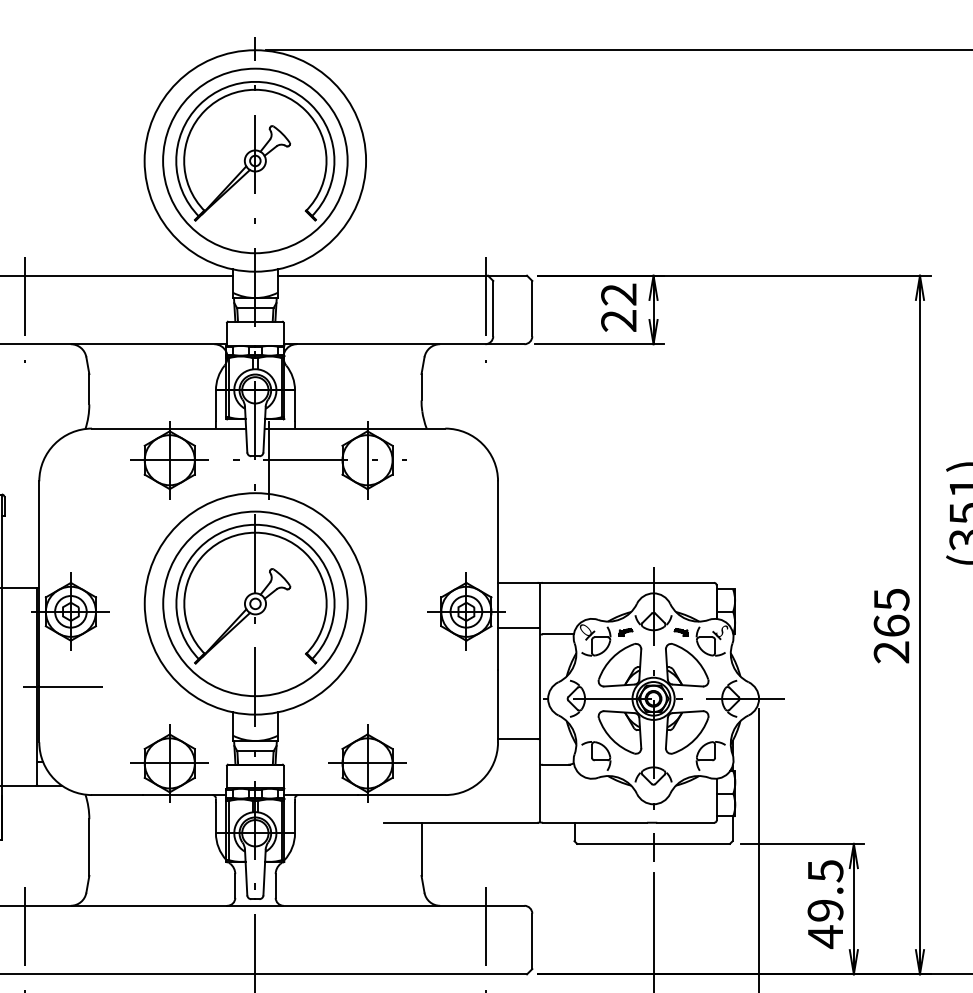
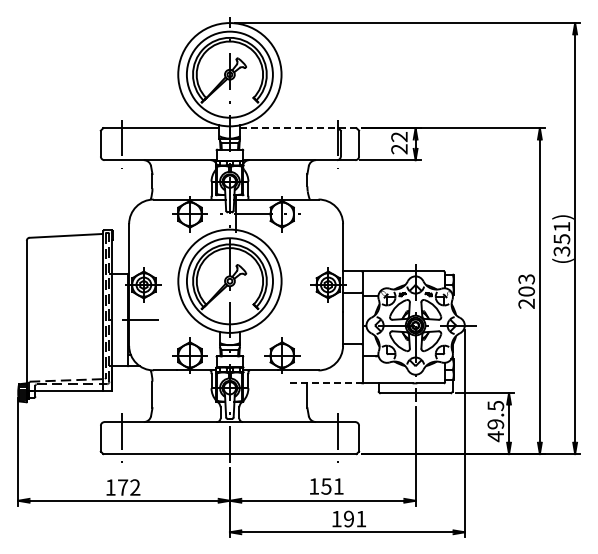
line: (402, 276) -> (298, 128), solid -> dashed
text: (891, 612) -> (526, 285), 265 -> 203
line: (460, 823) -> (325, 383), solid -> dashed

